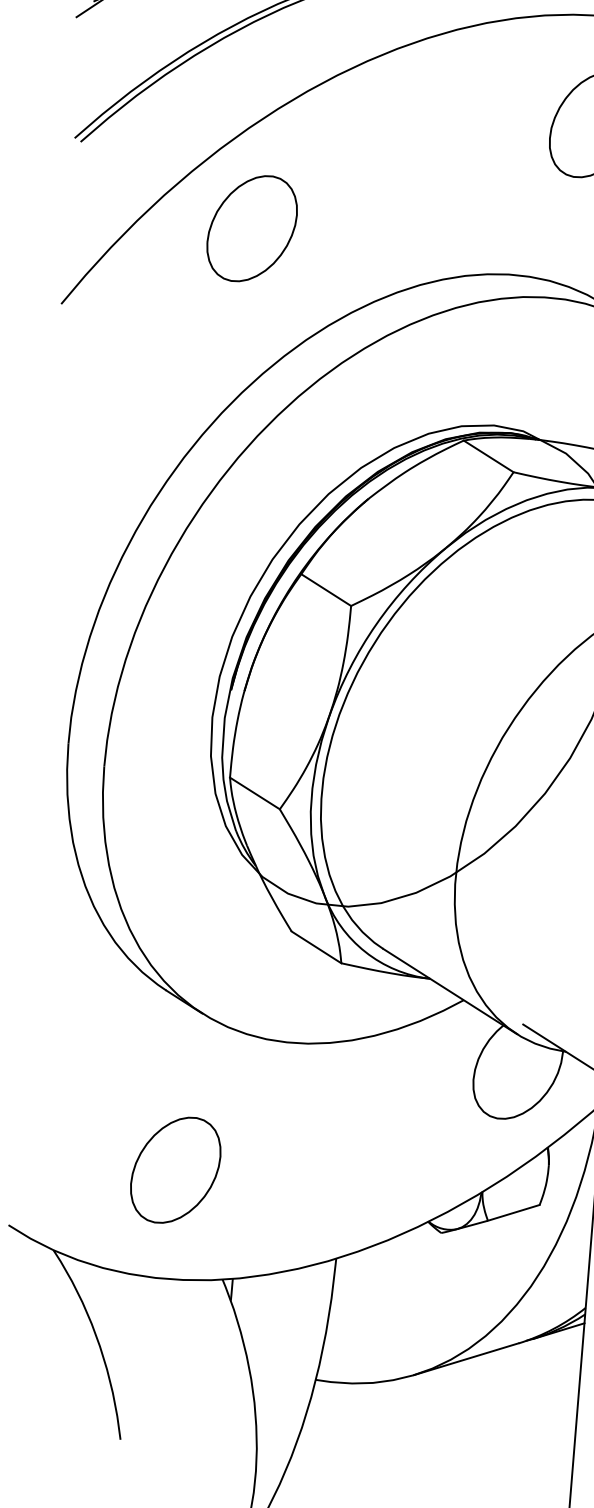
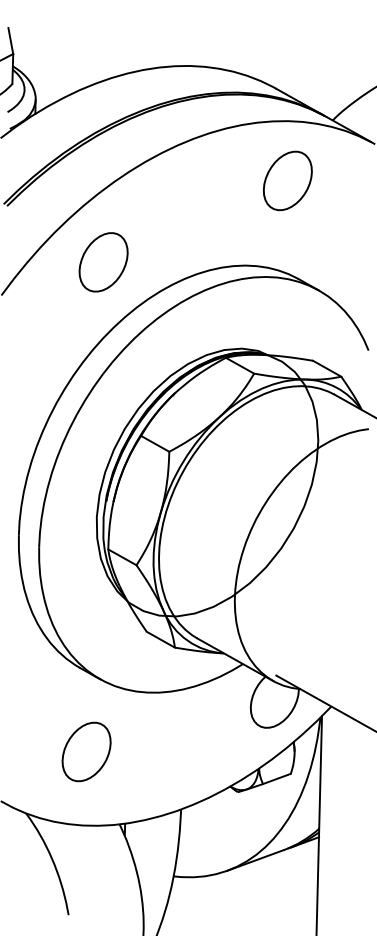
part: (251, 228) -> (103, 262), moved
part: (175, 1169) -> (86, 751), moved

